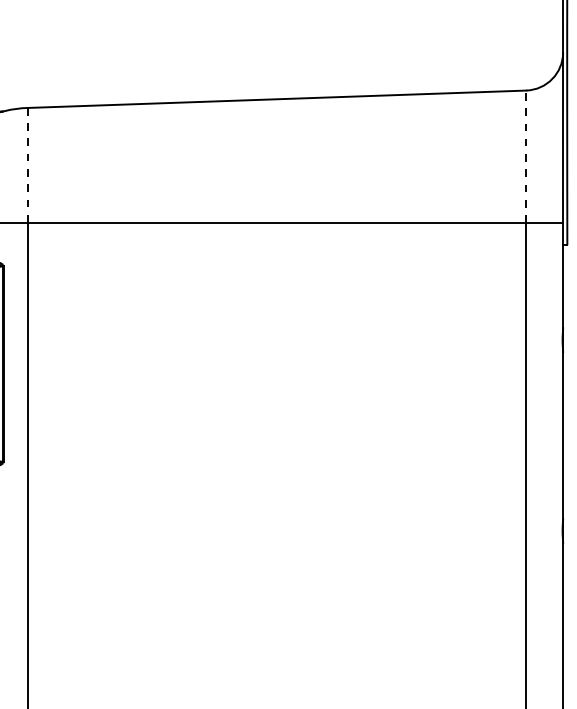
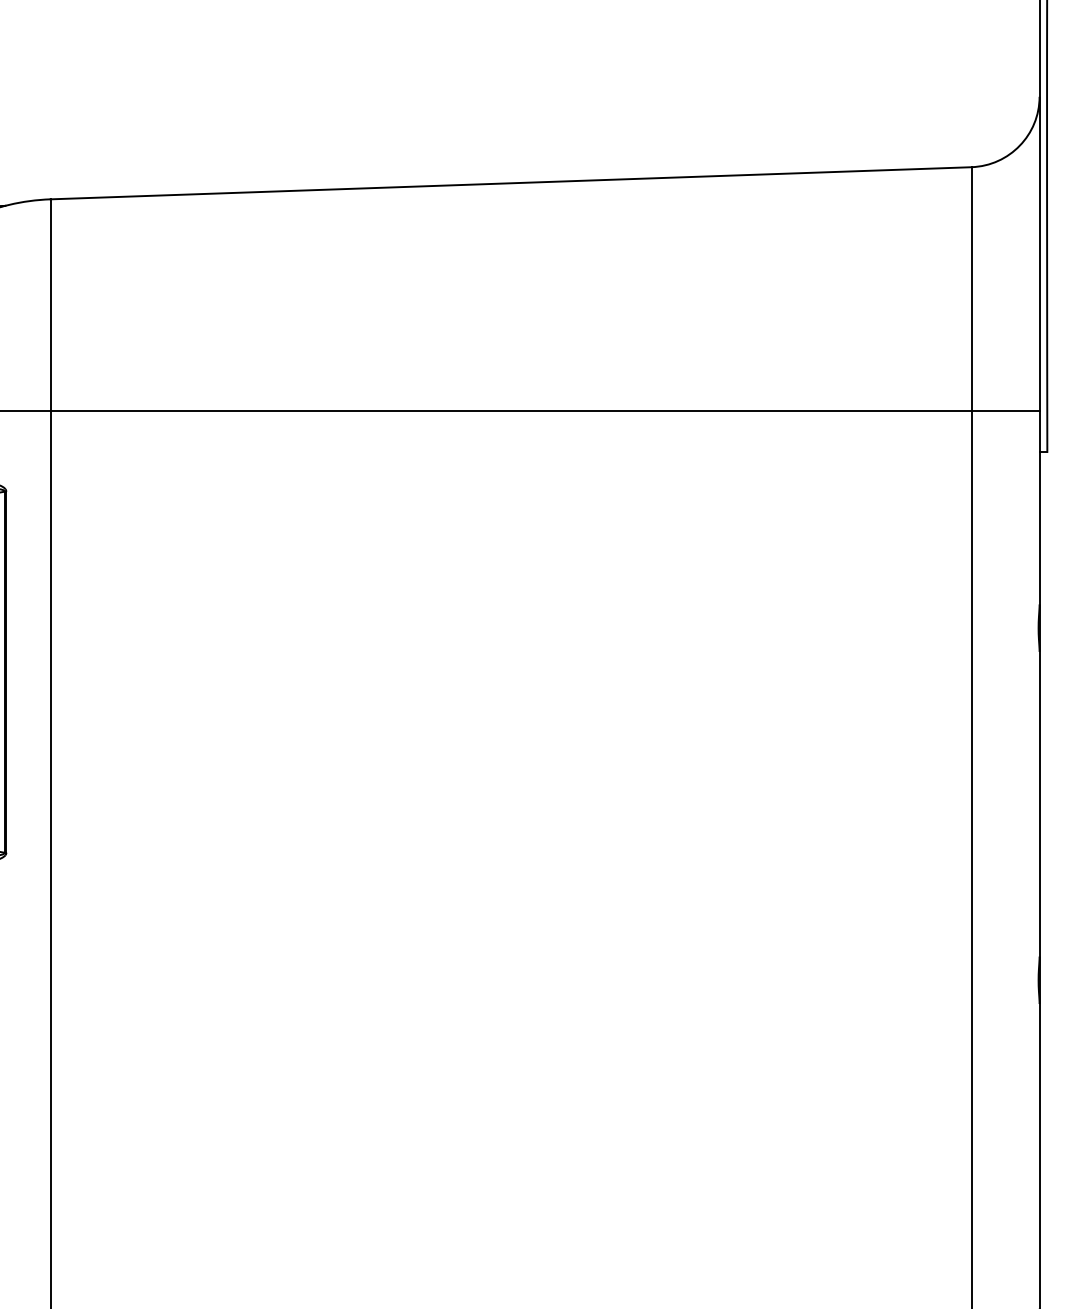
line: (526, 156) -> (971, 288), dashed -> solid
line: (27, 165) -> (50, 305), dashed -> solid

